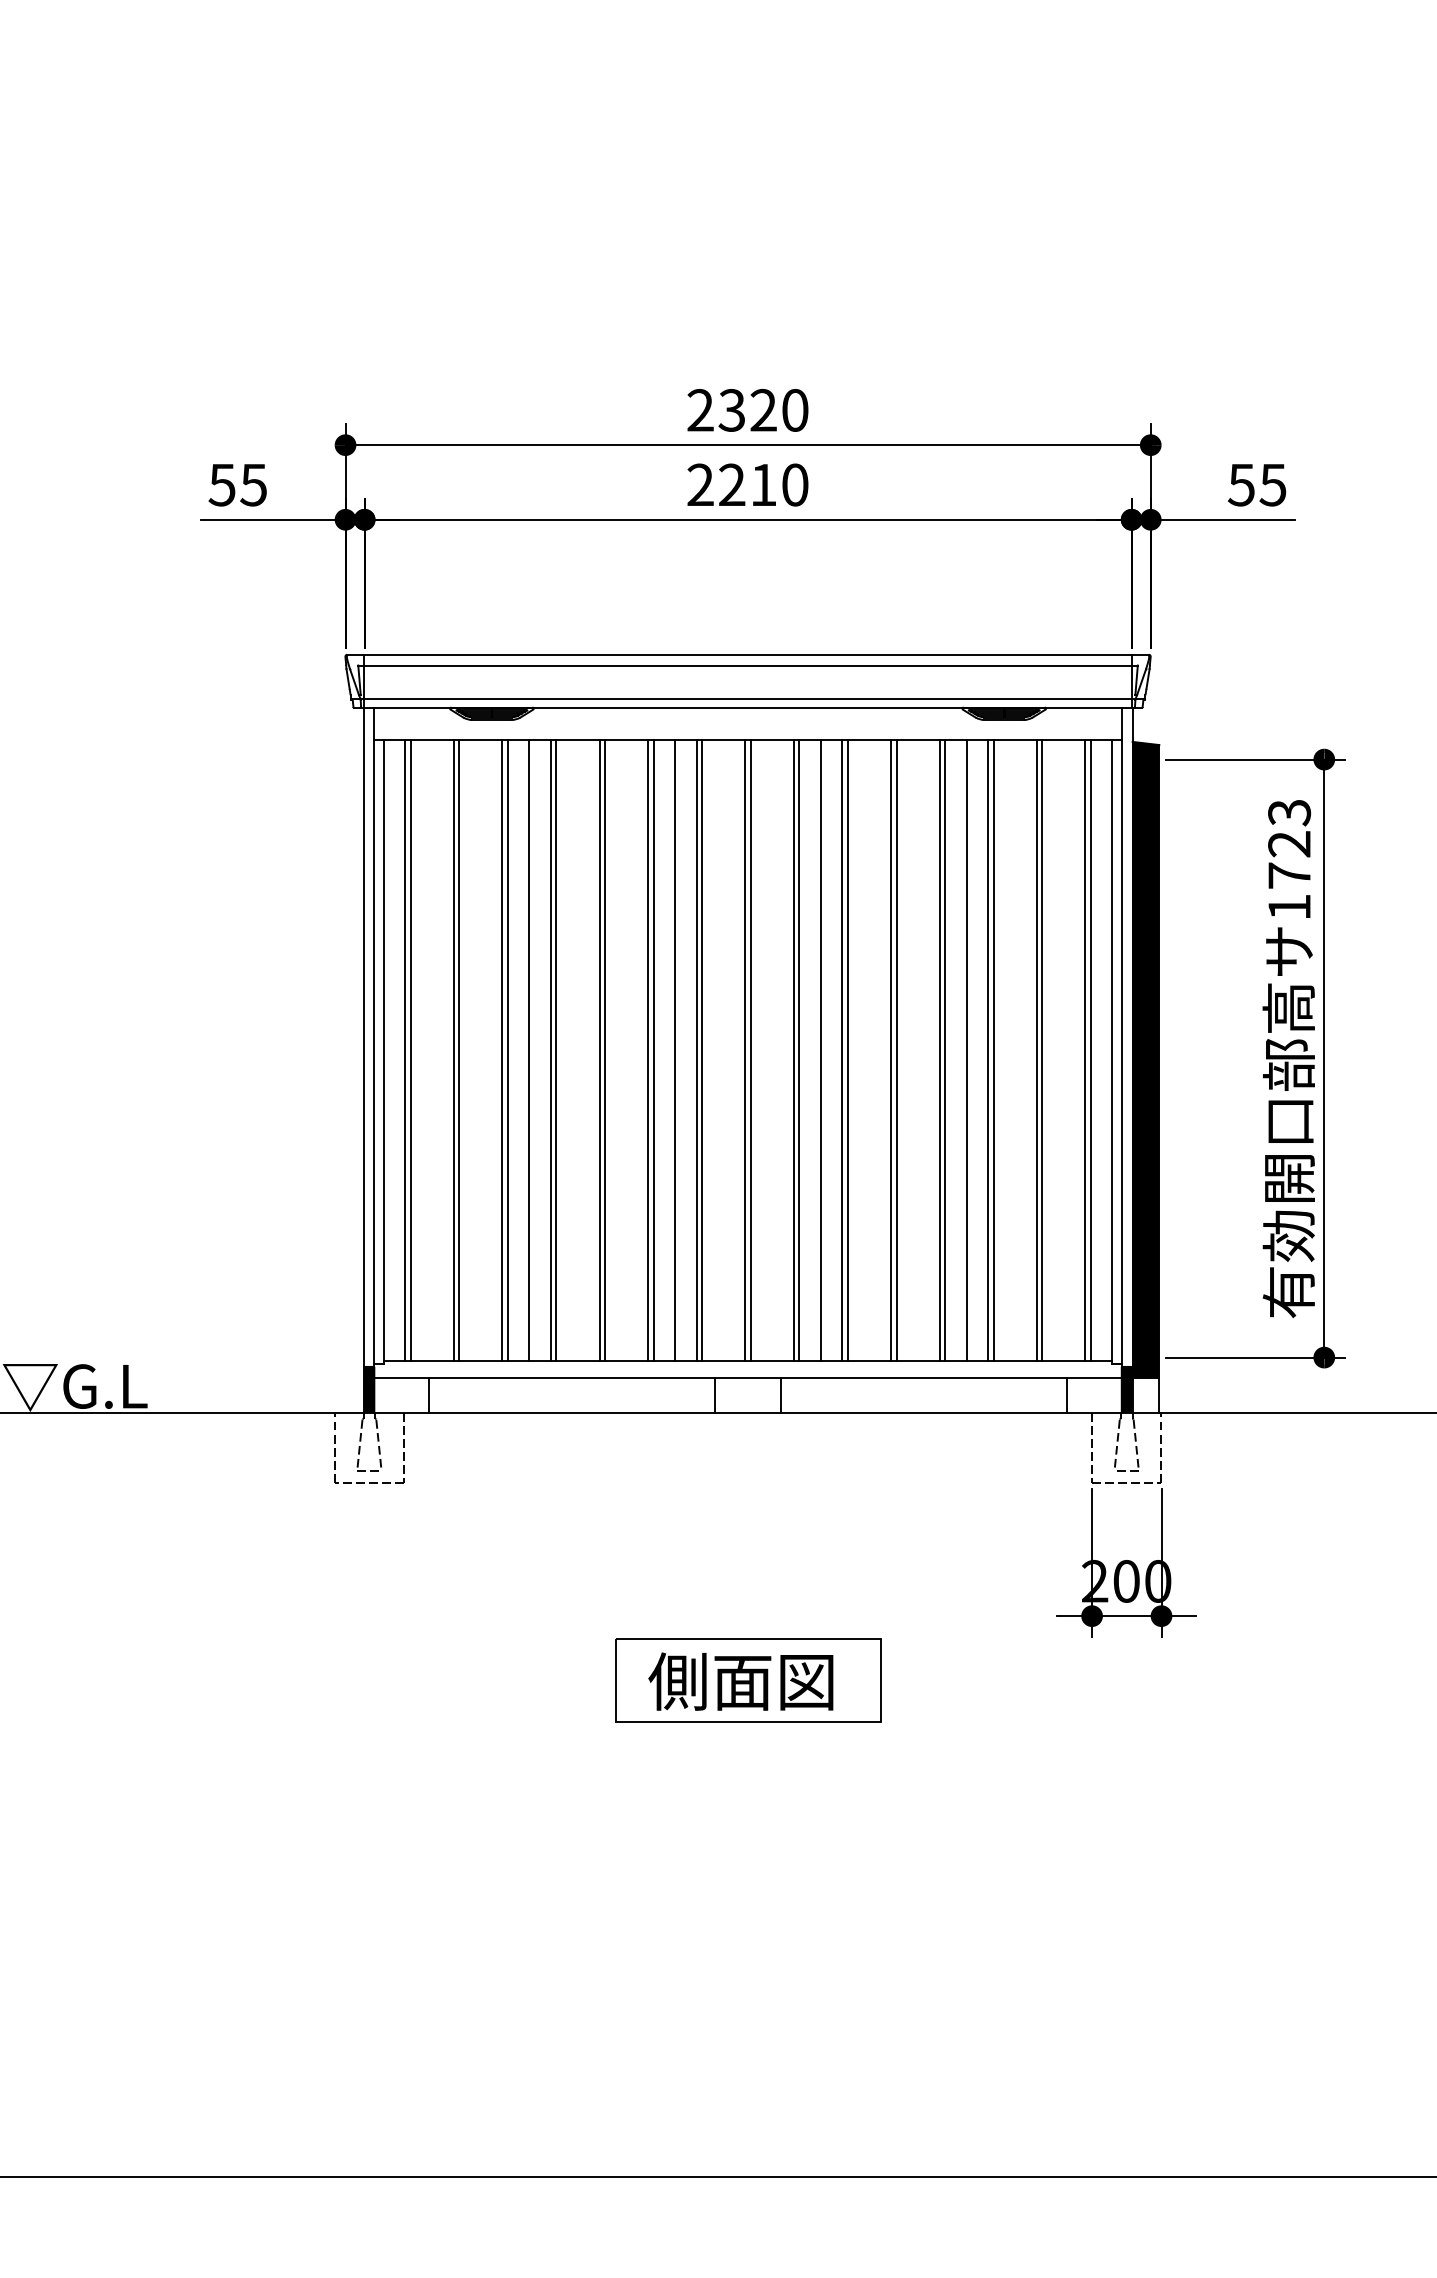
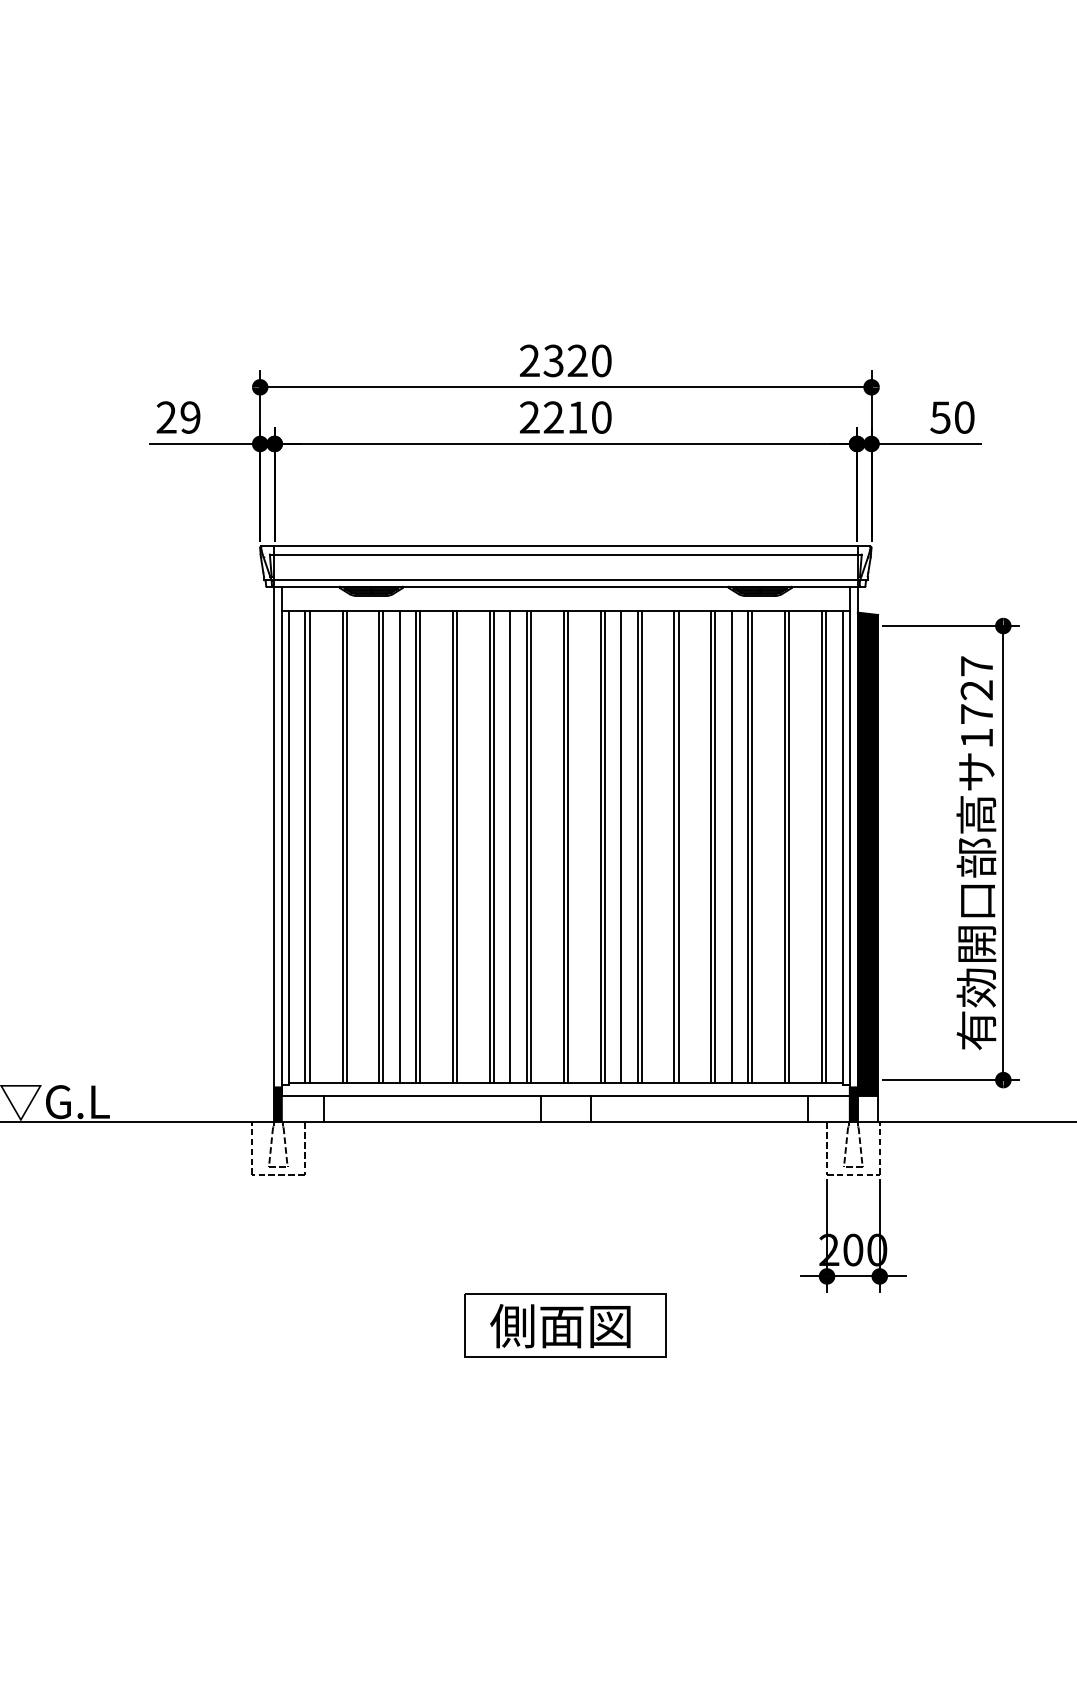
text: (237, 484) -> (178, 417), 55 -> 29
text: (1272, 484) -> (964, 417), 55 -> 50
text: (1289, 812) -> (976, 666), 1723 -> 1727

